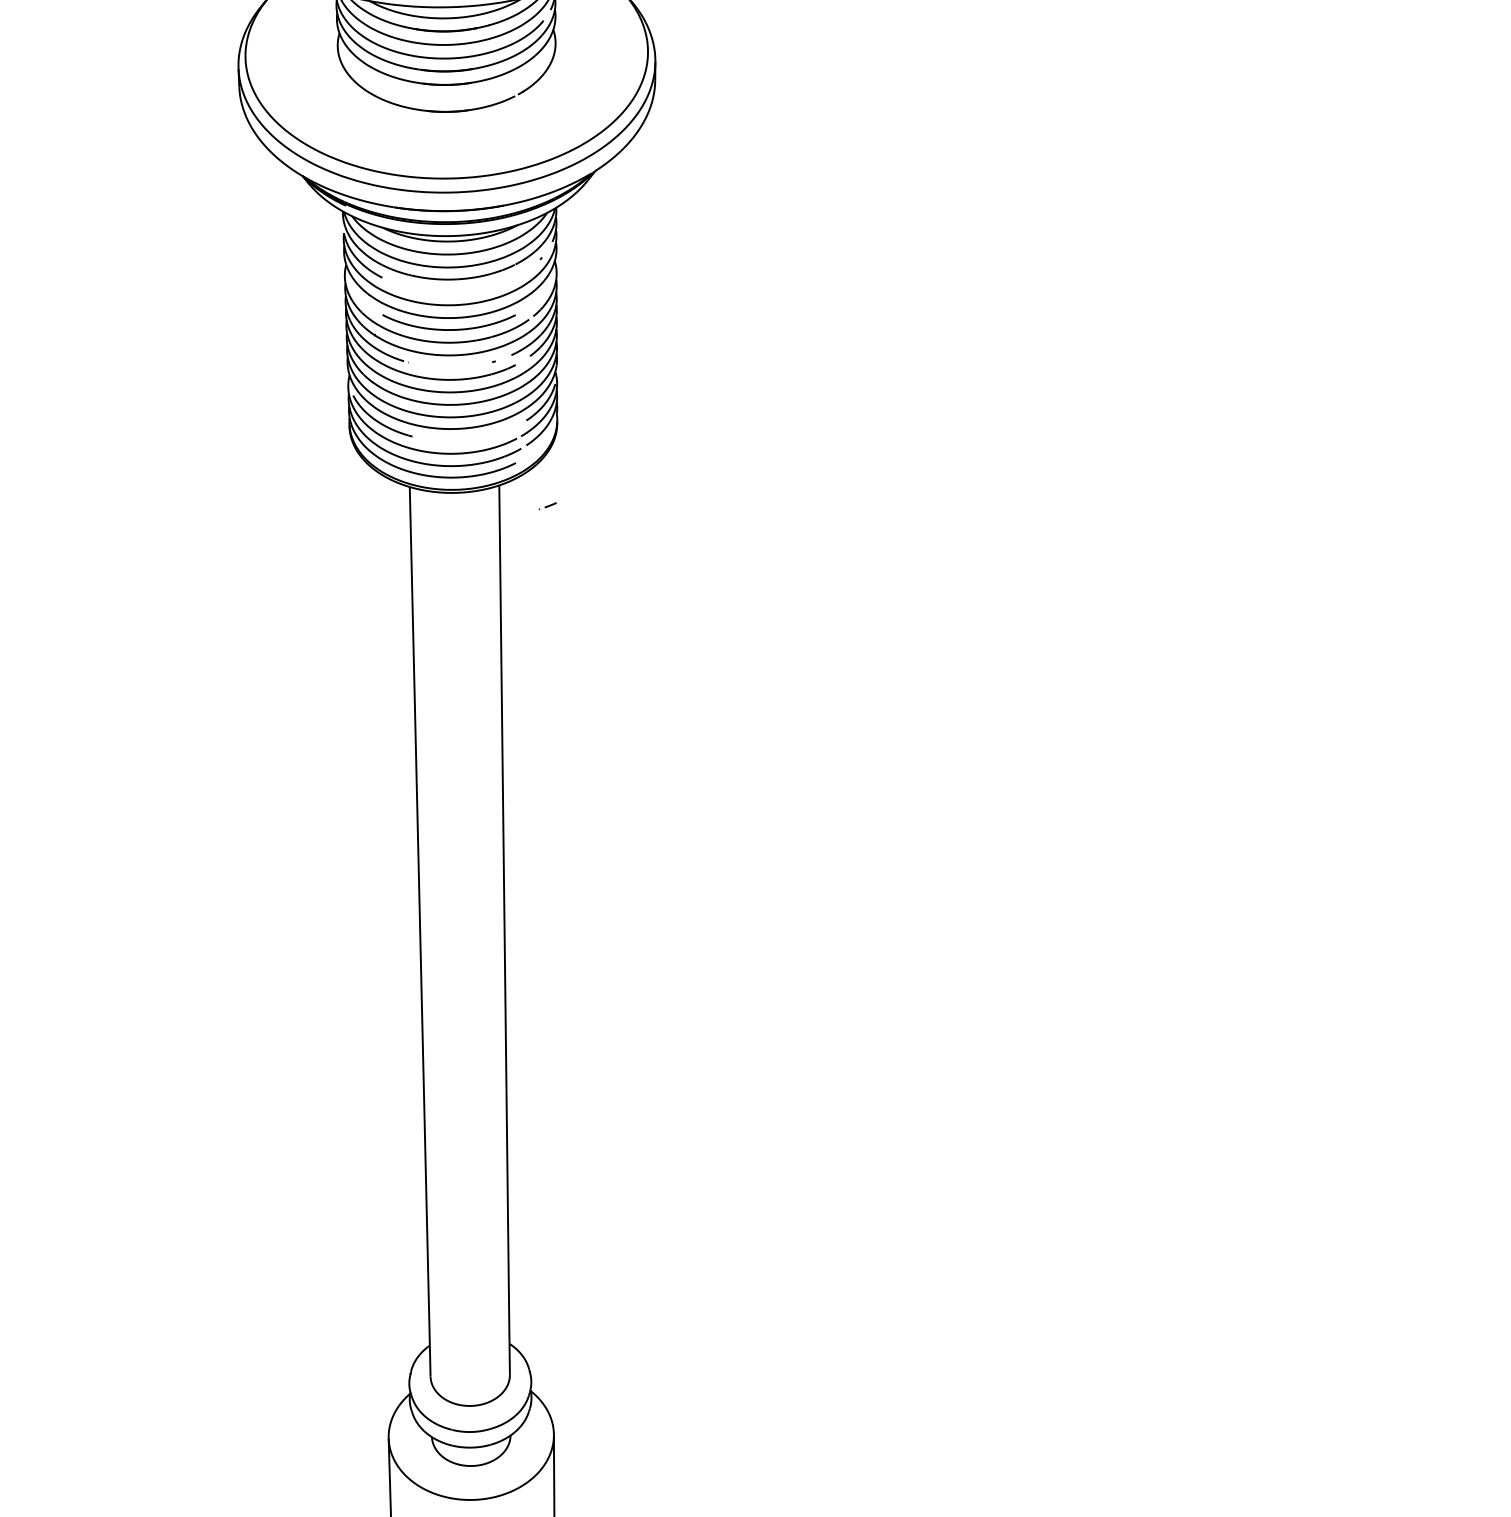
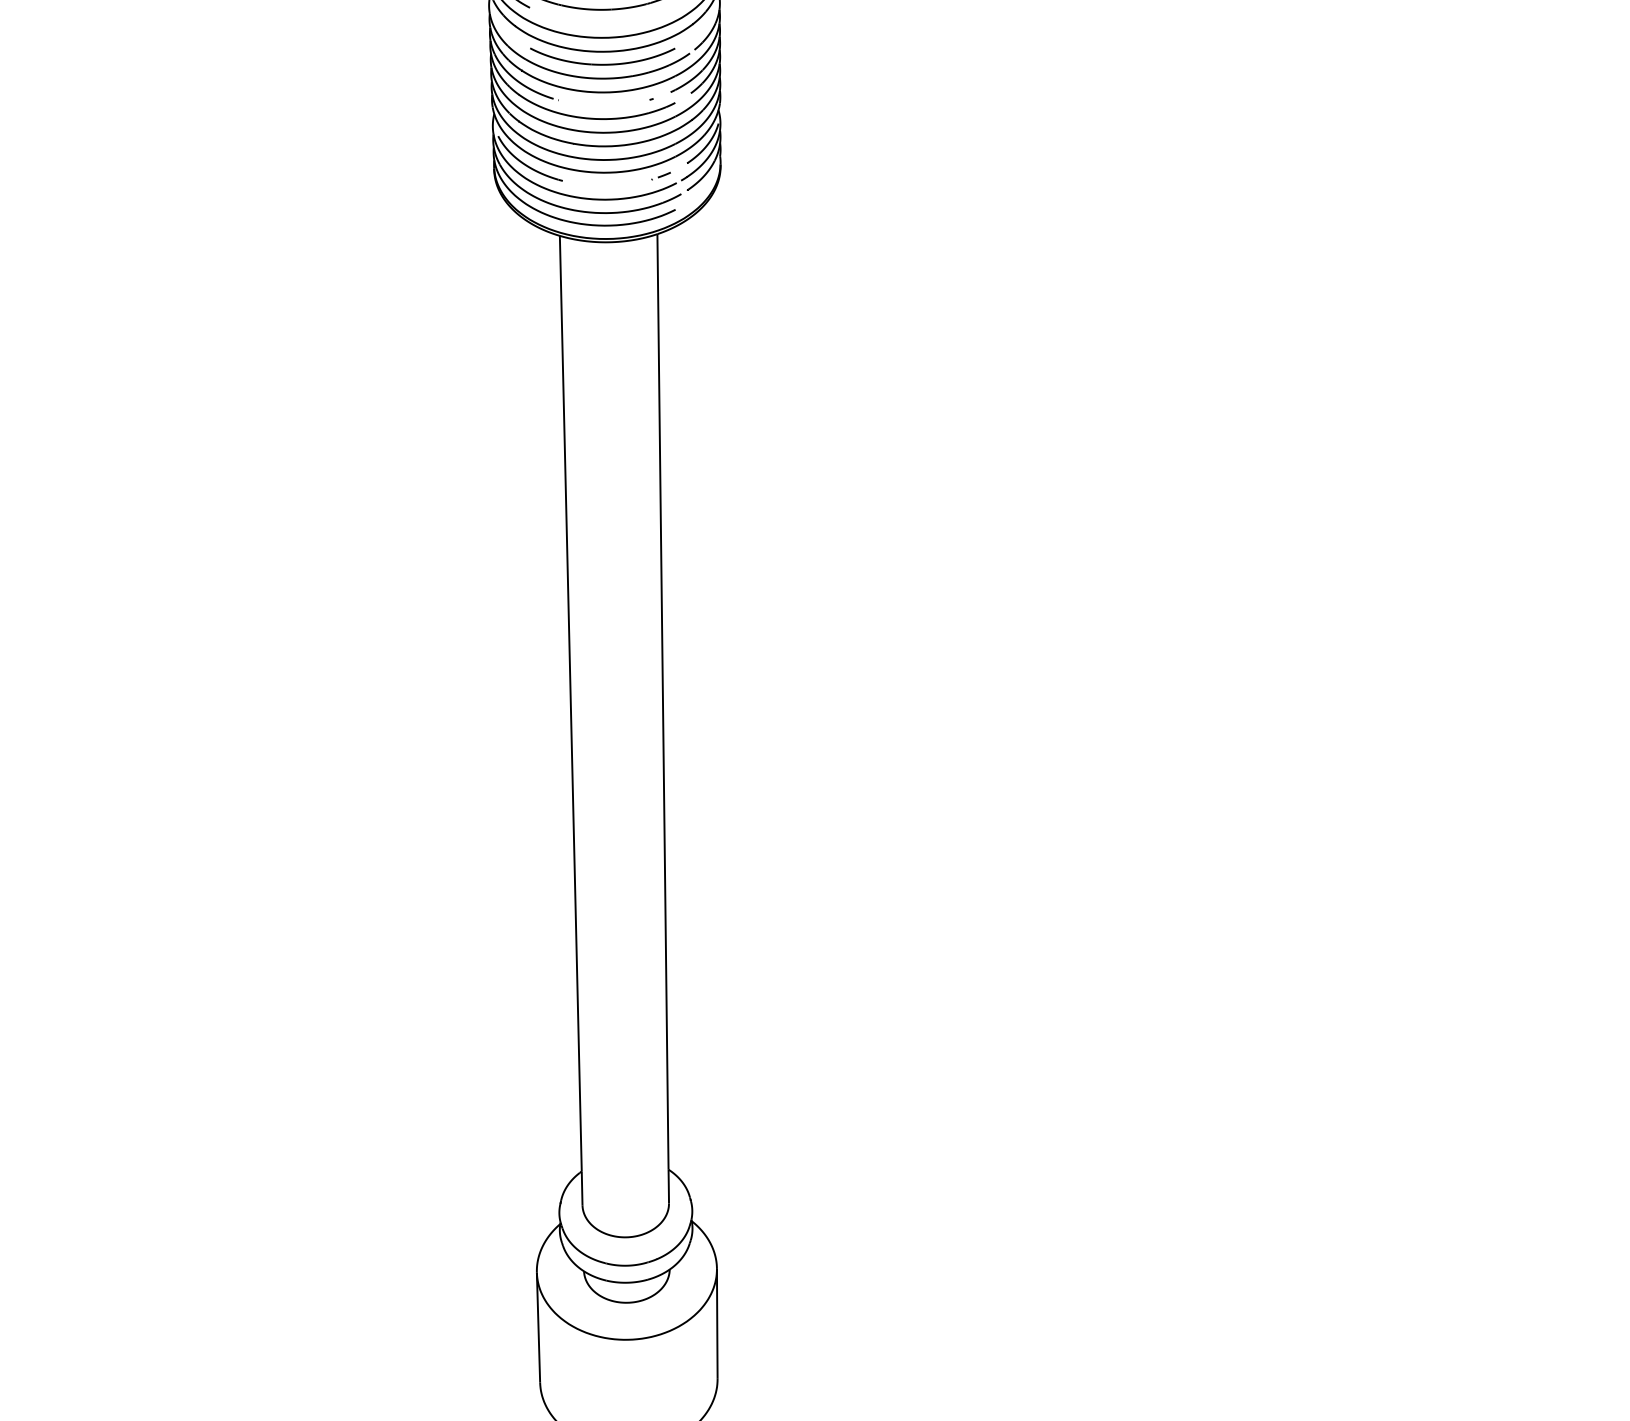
part: (547, 506) -> (660, 176), moved

